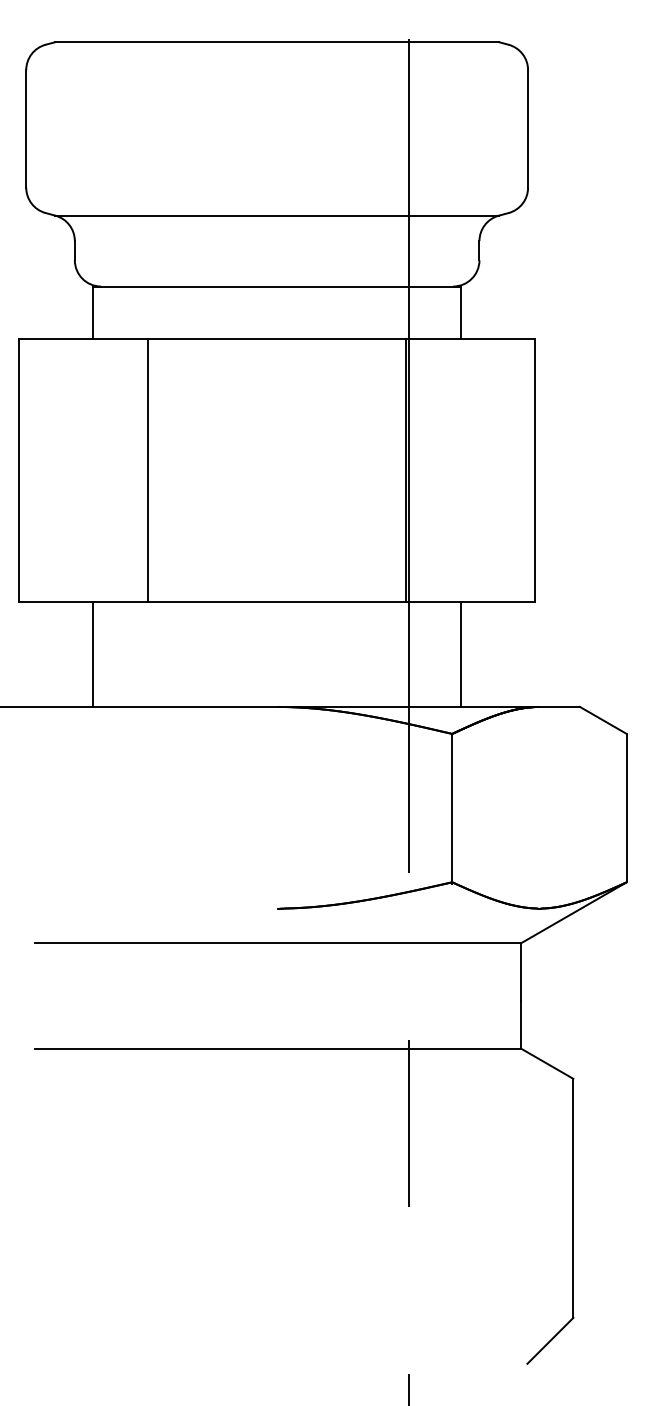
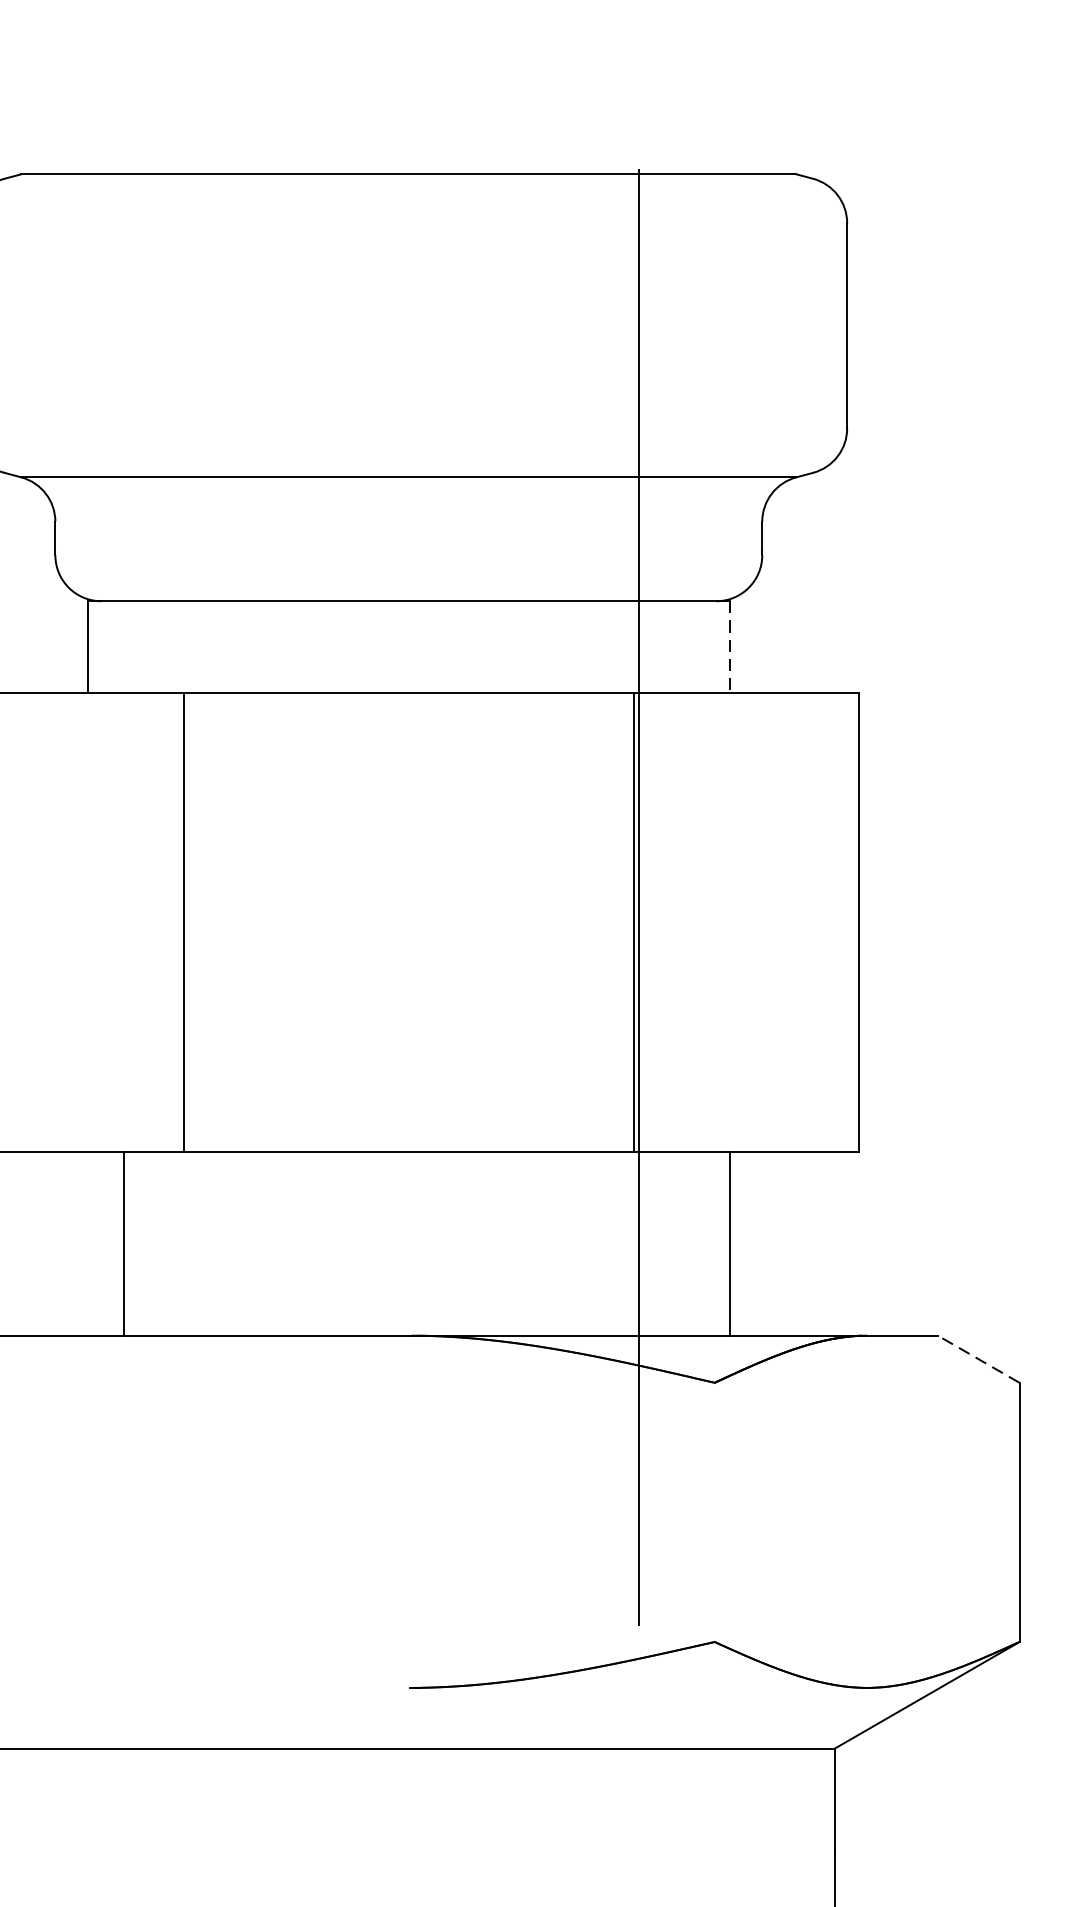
line: (461, 313) -> (730, 648), solid -> dashed
line: (93, 653) -> (124, 1242), moved
line: (603, 720) -> (978, 1359), solid -> dashed
line: (452, 808) -> (715, 1513), removed

